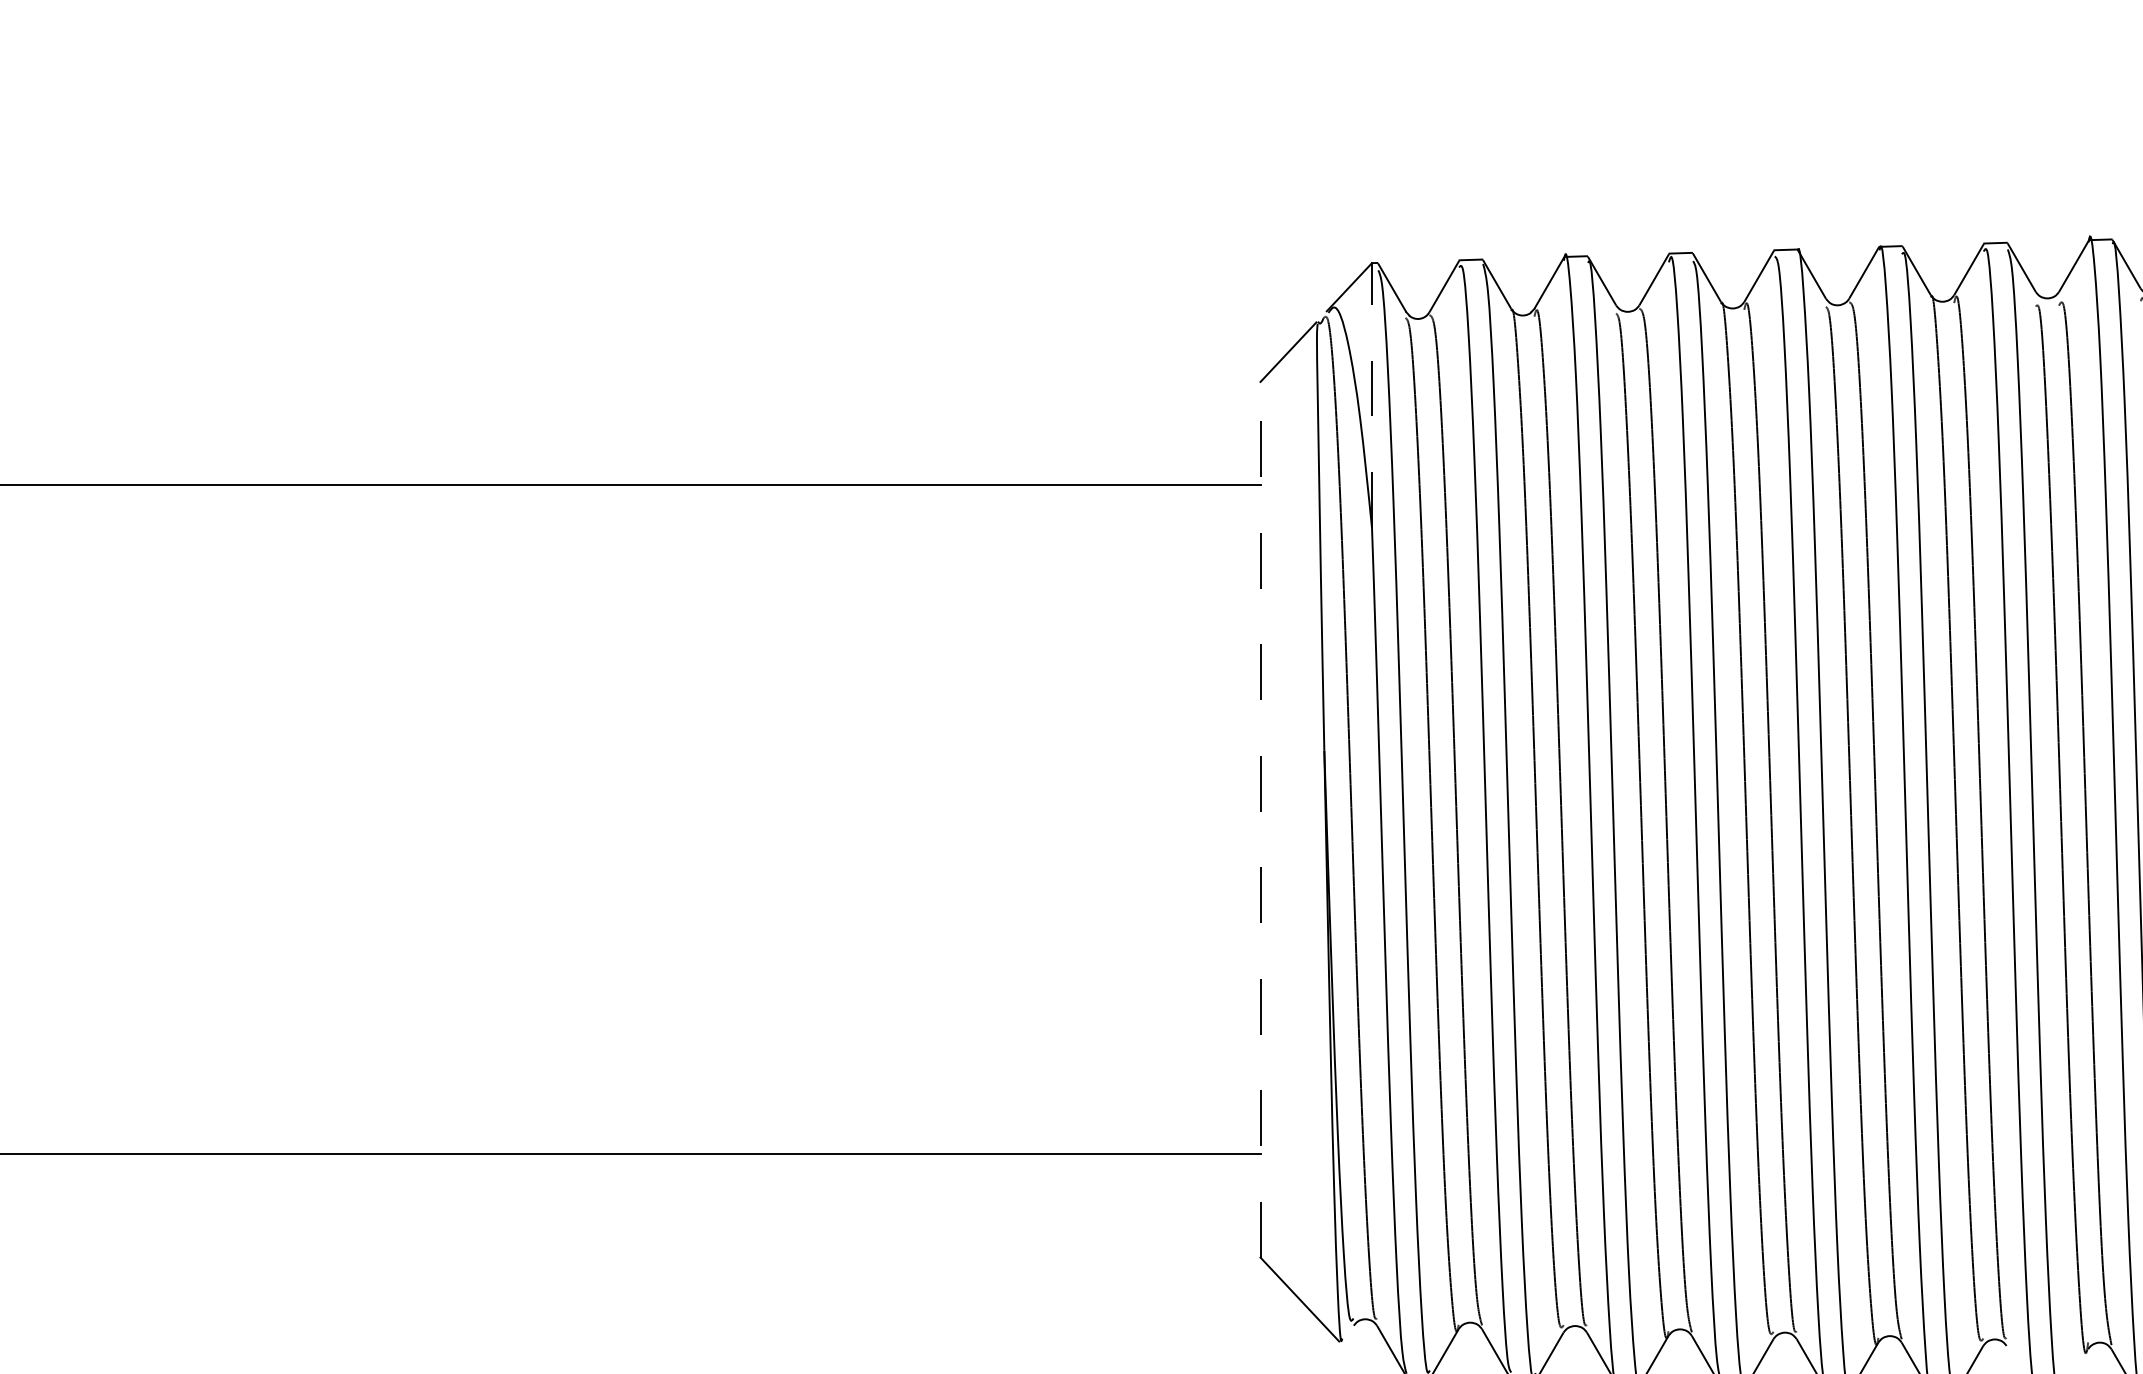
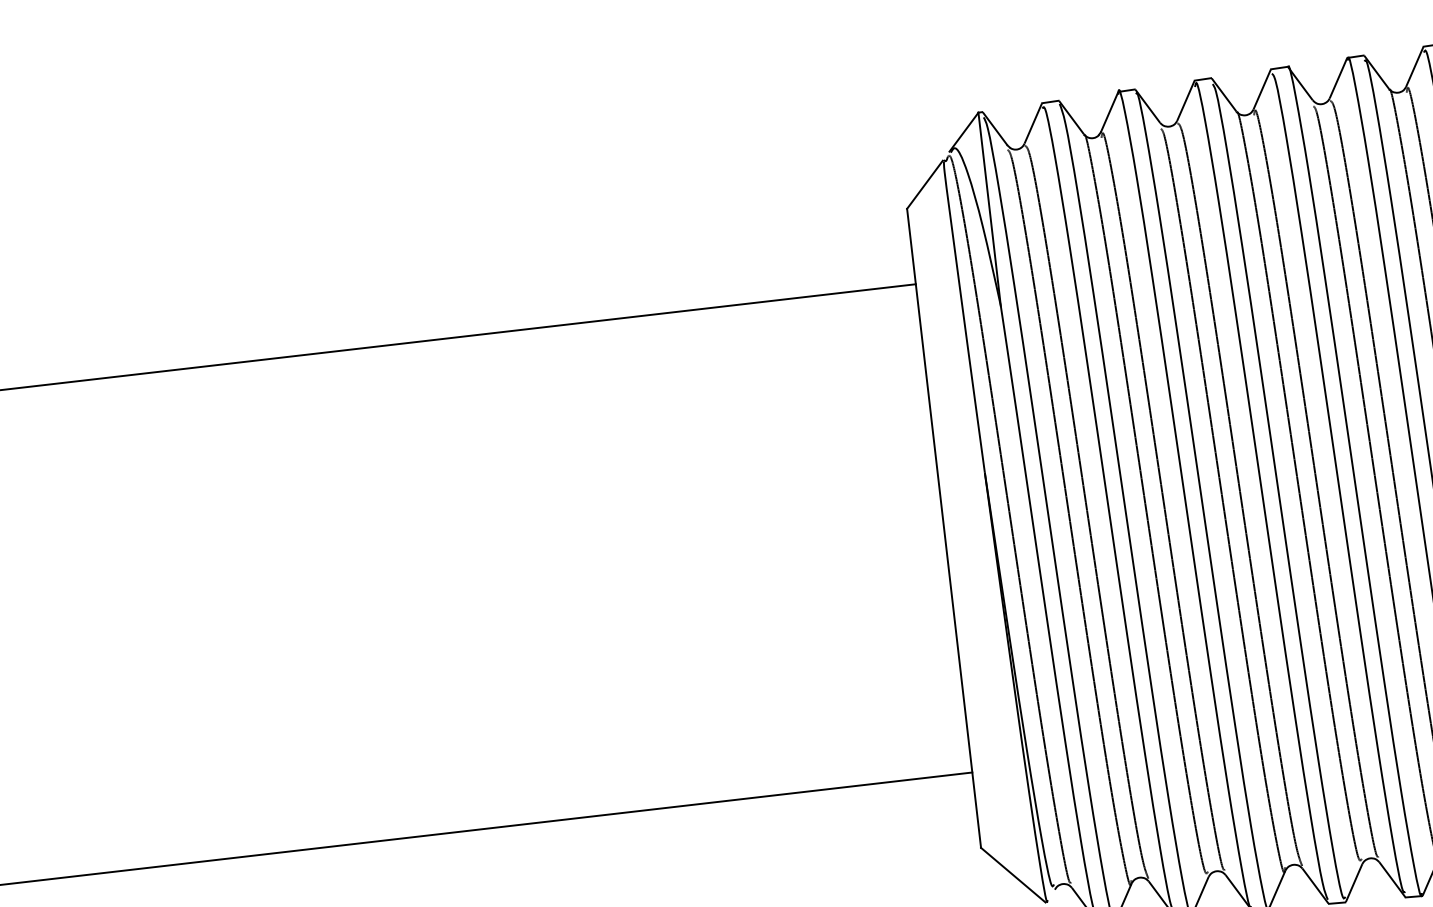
line: (1372, 395) -> (989, 209), dashed -> solid
line: (1260, 819) -> (944, 528), dashed -> solid

